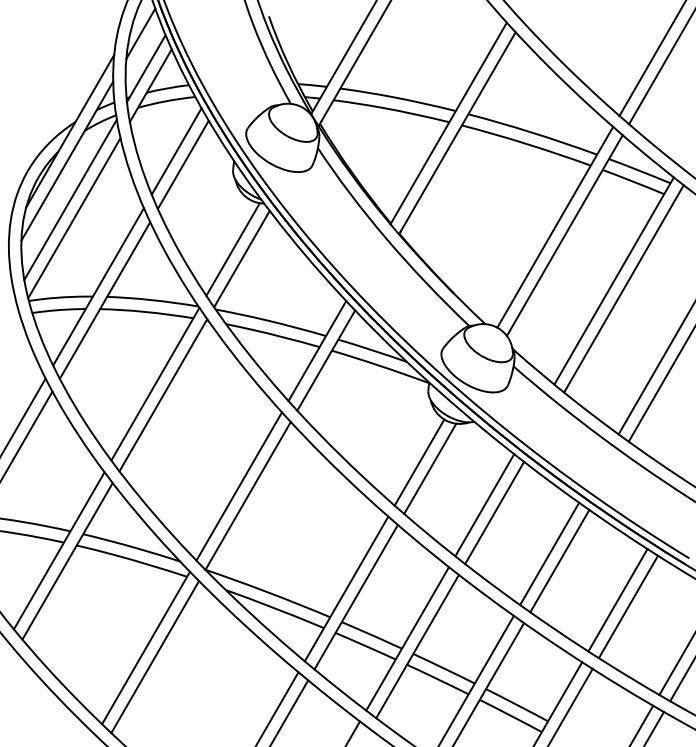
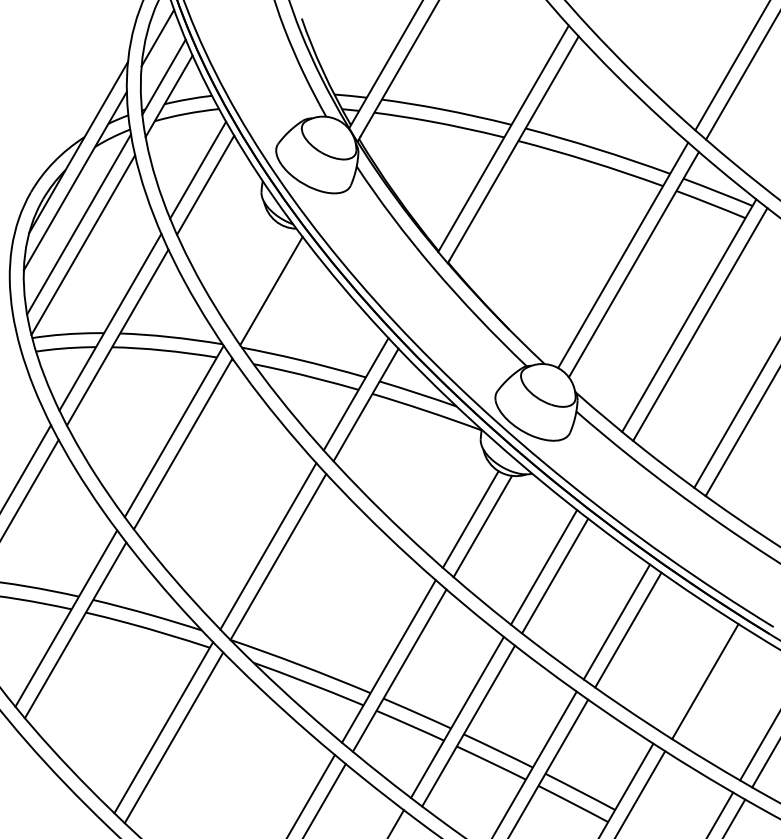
line: (232, 249) -> (260, 280), removed
line: (617, 600) -> (693, 674), removed

